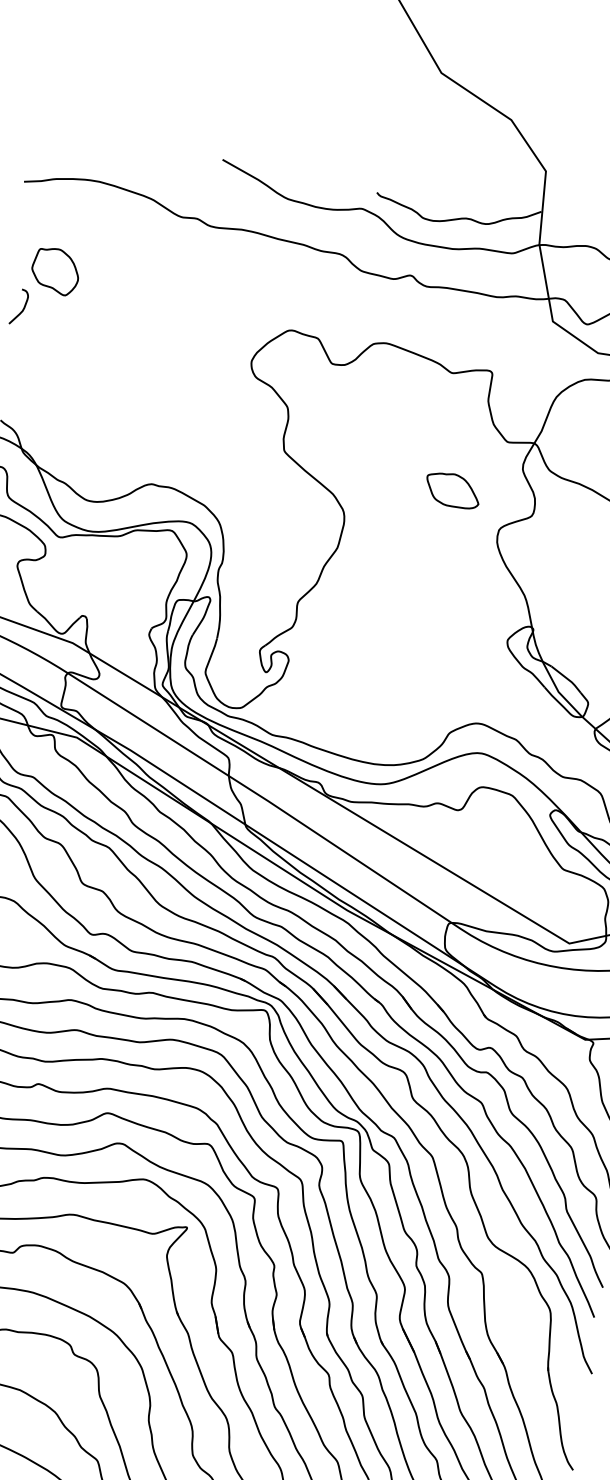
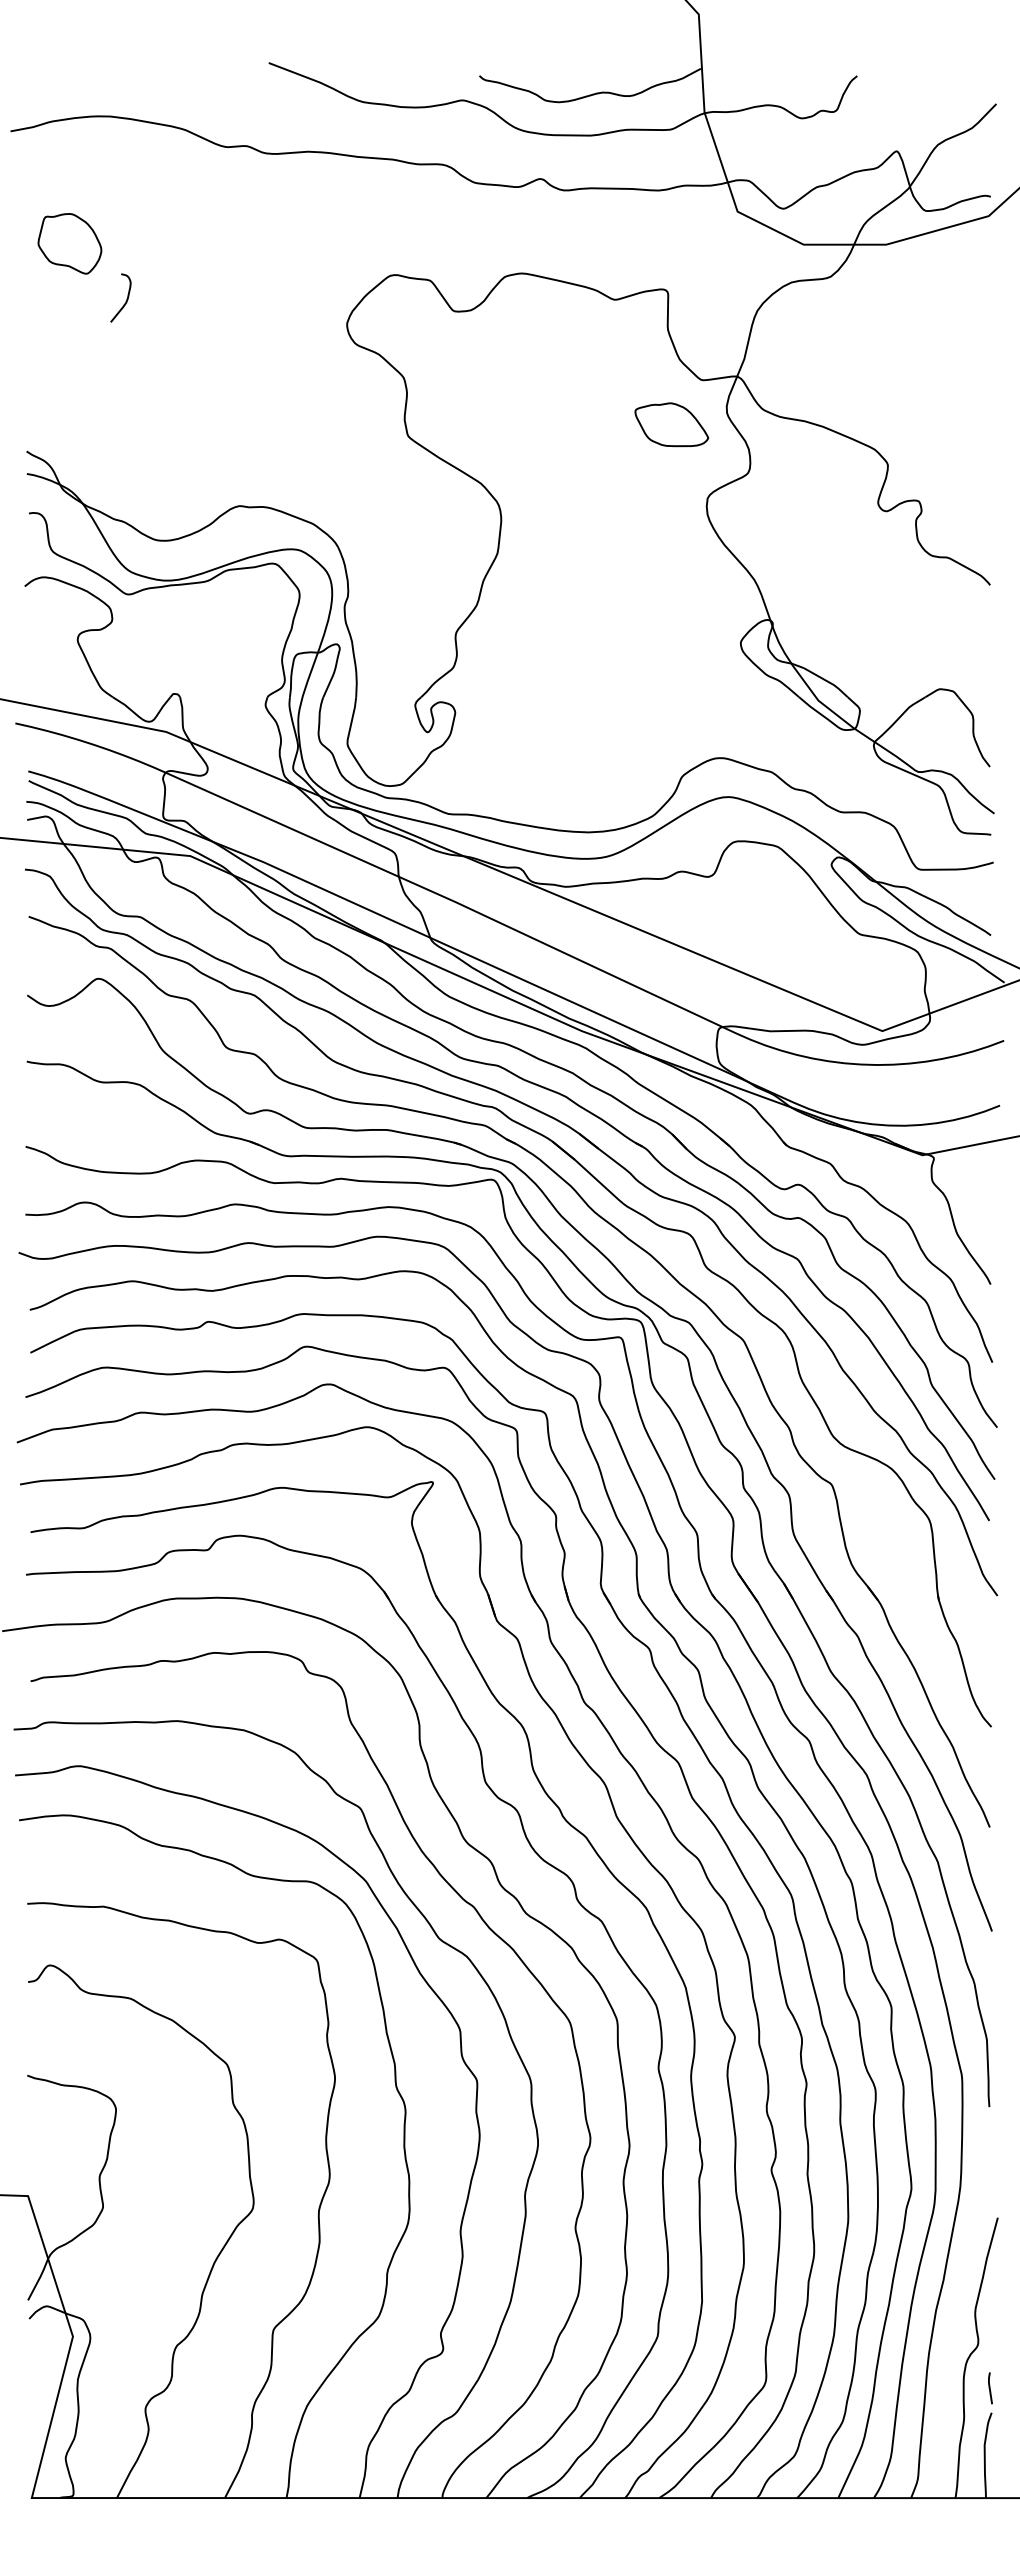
curve: (23, 308) -> (126, 298), moved
part: (452, 490) -> (671, 424), moved

